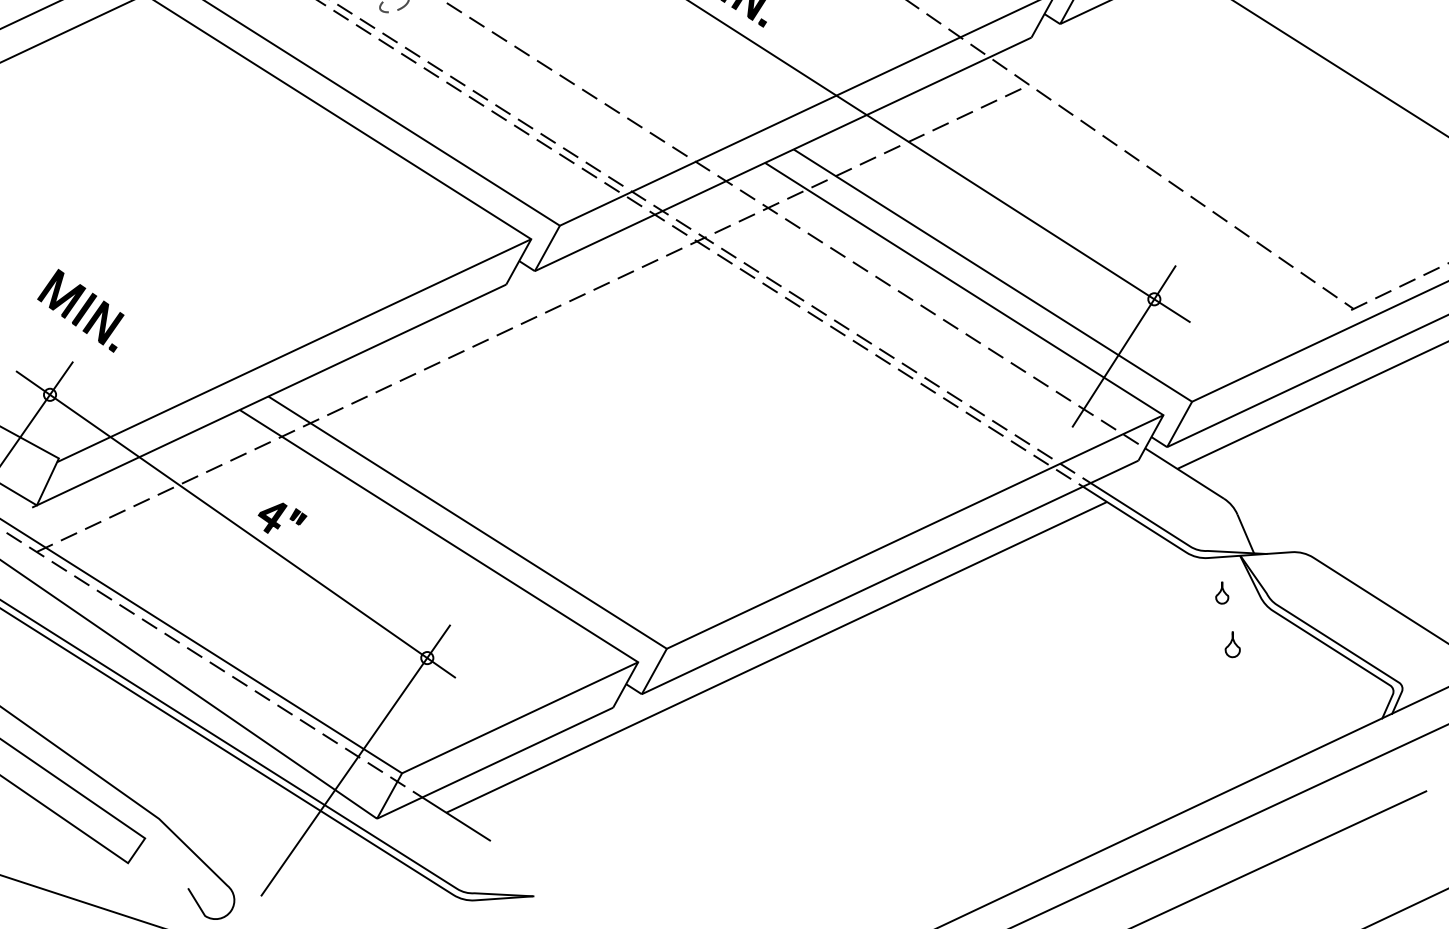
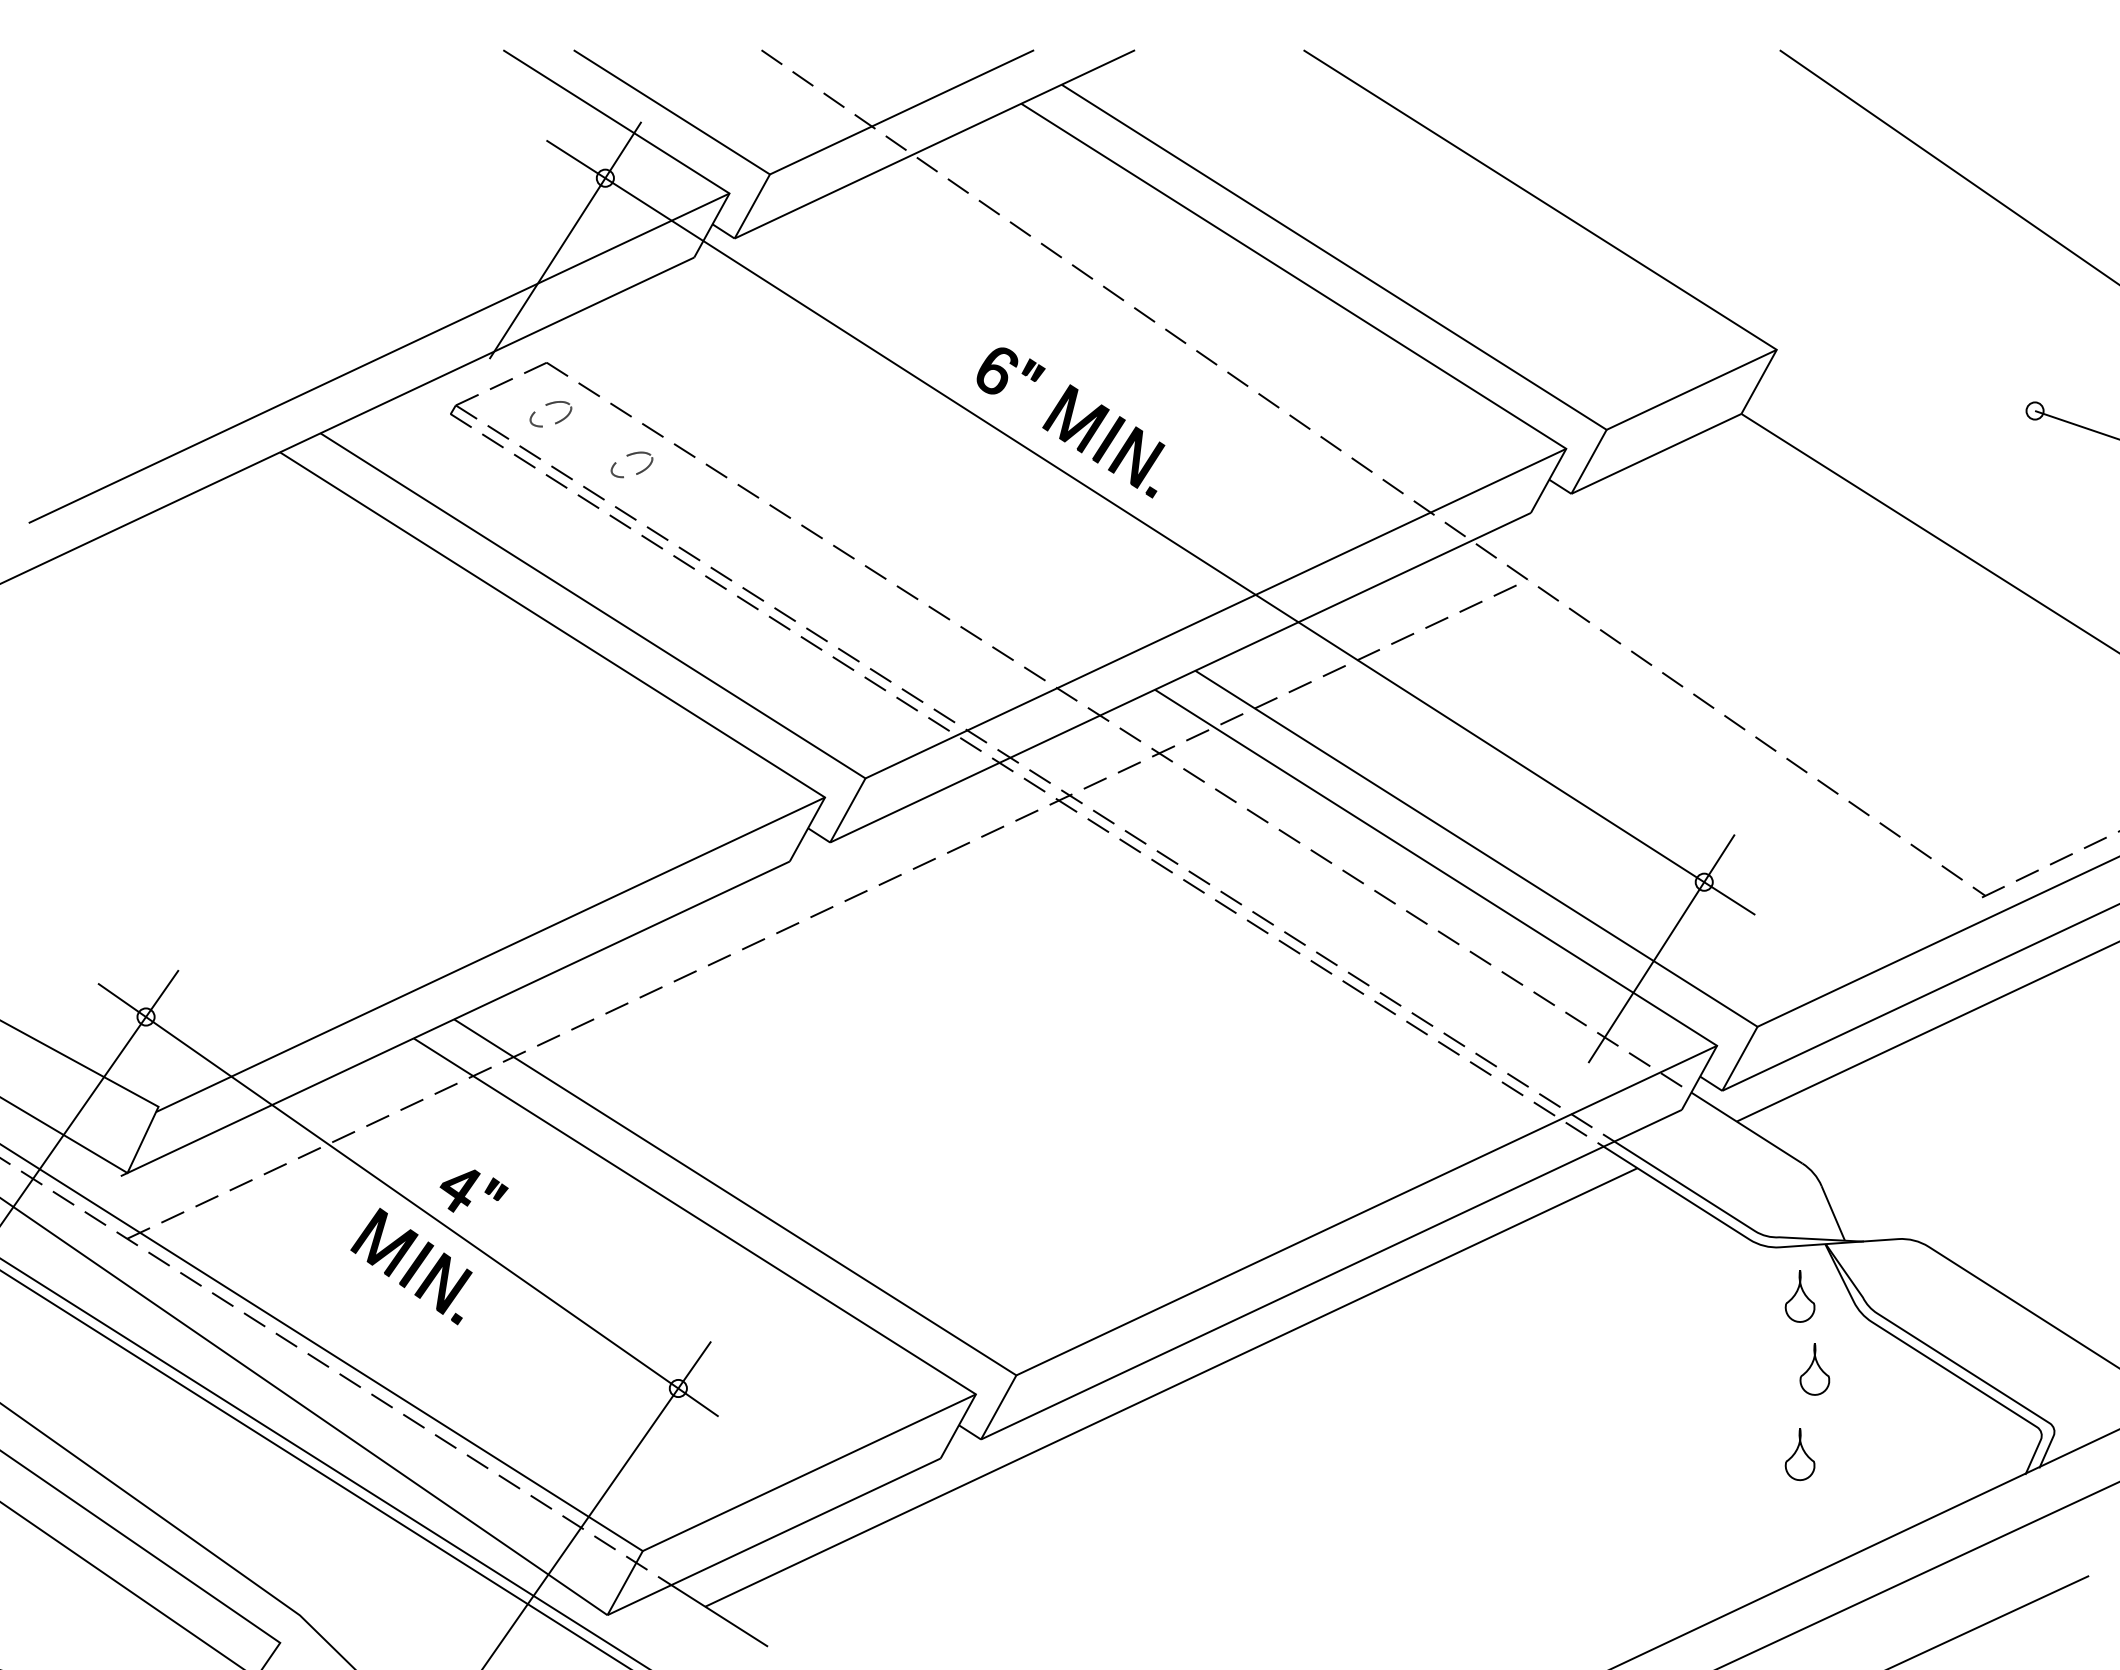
part: (80, 310) -> (411, 1266), moved
part: (1221, 592) -> (1799, 1296), size x1.67
part: (1232, 644) -> (1814, 1369), size x1.43
part: (1221, 704) -> (1799, 1454), added

